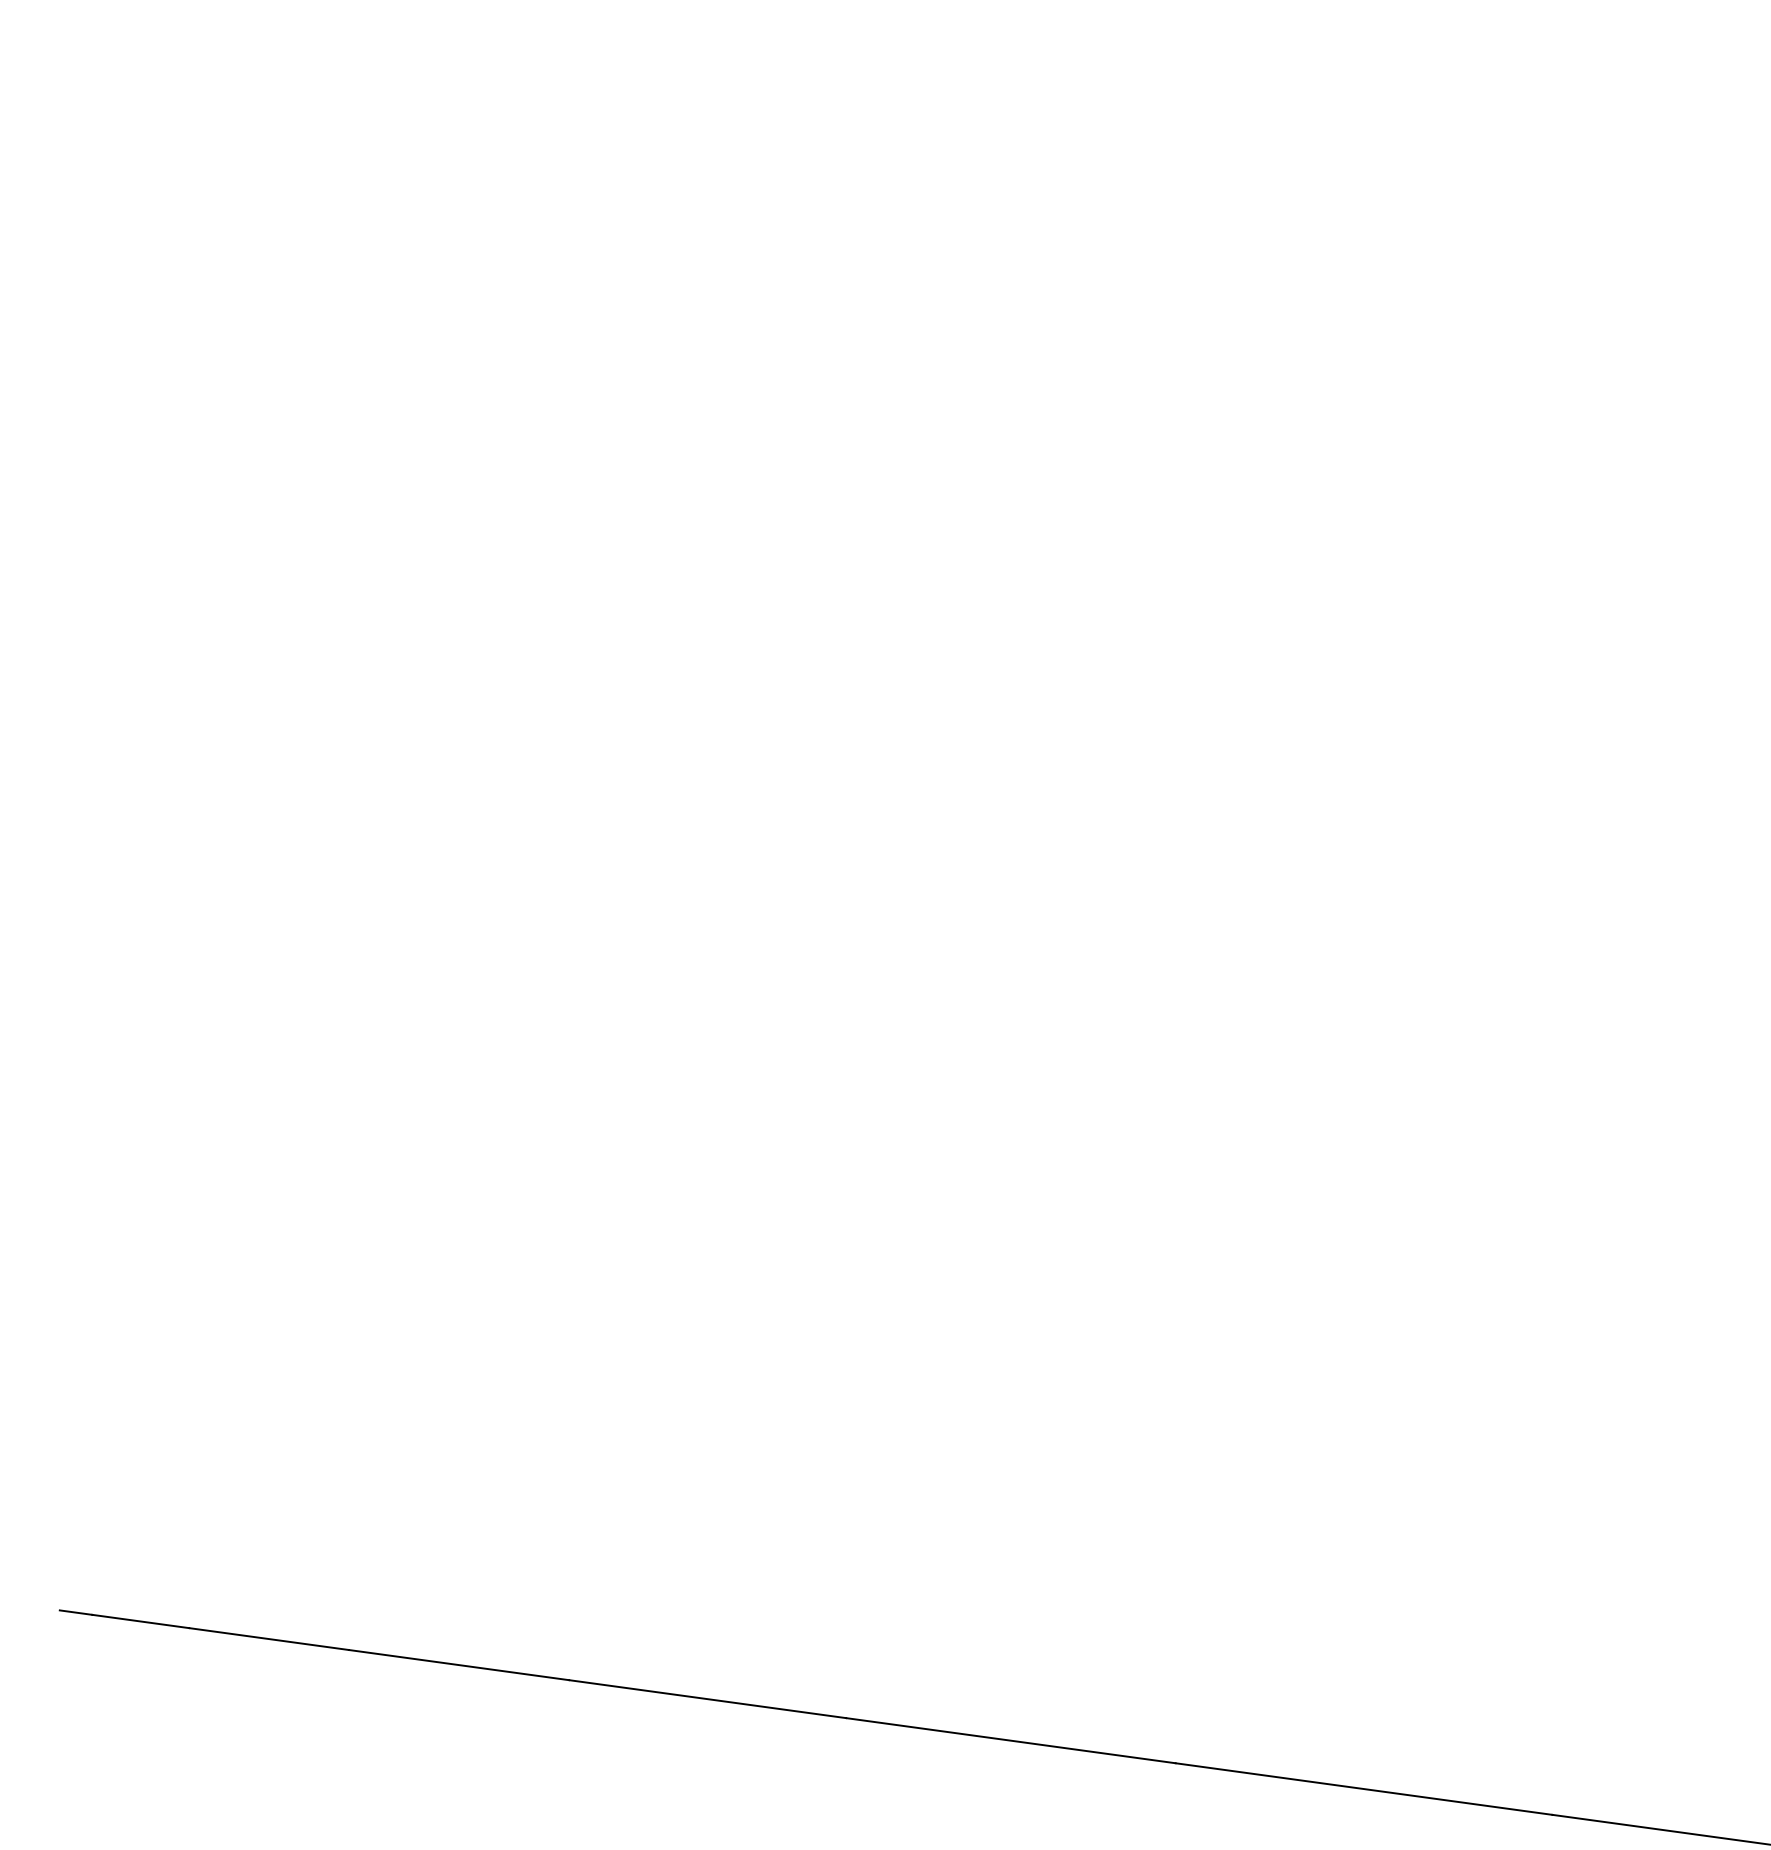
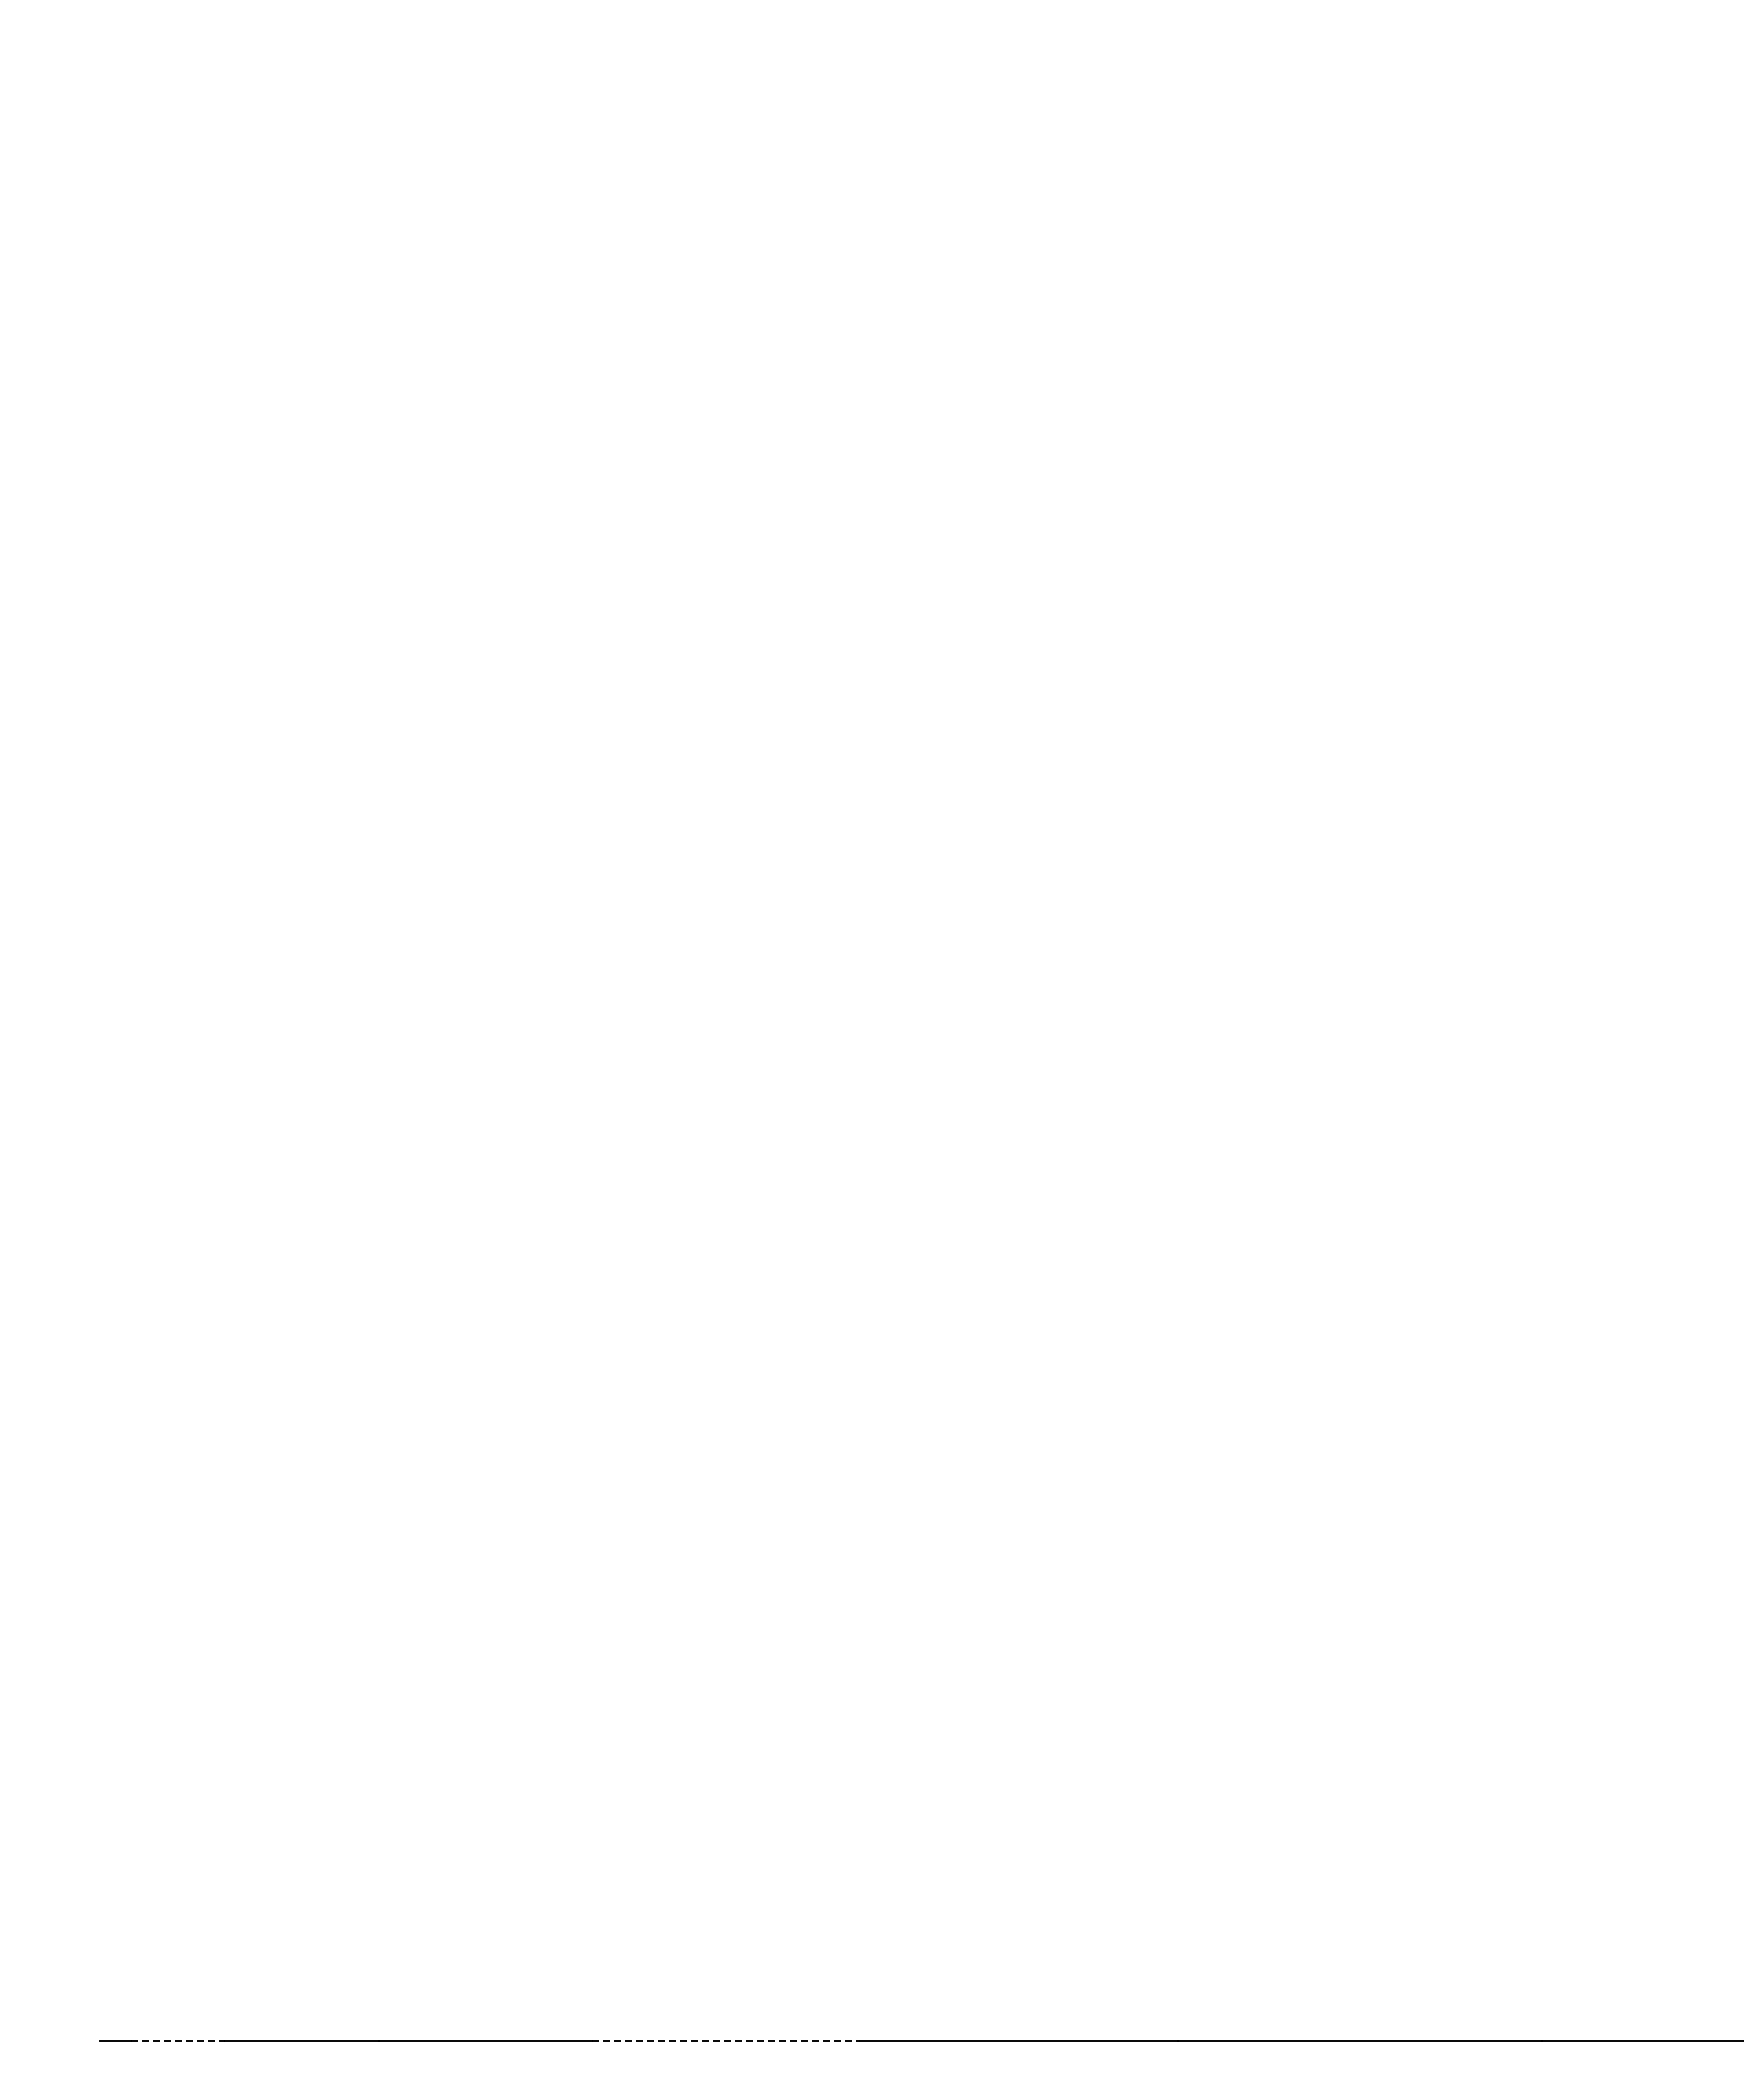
line: (141, 1621) -> (178, 2041), solid -> dashed
line: (707, 1699) -> (725, 2041), solid -> dashed

